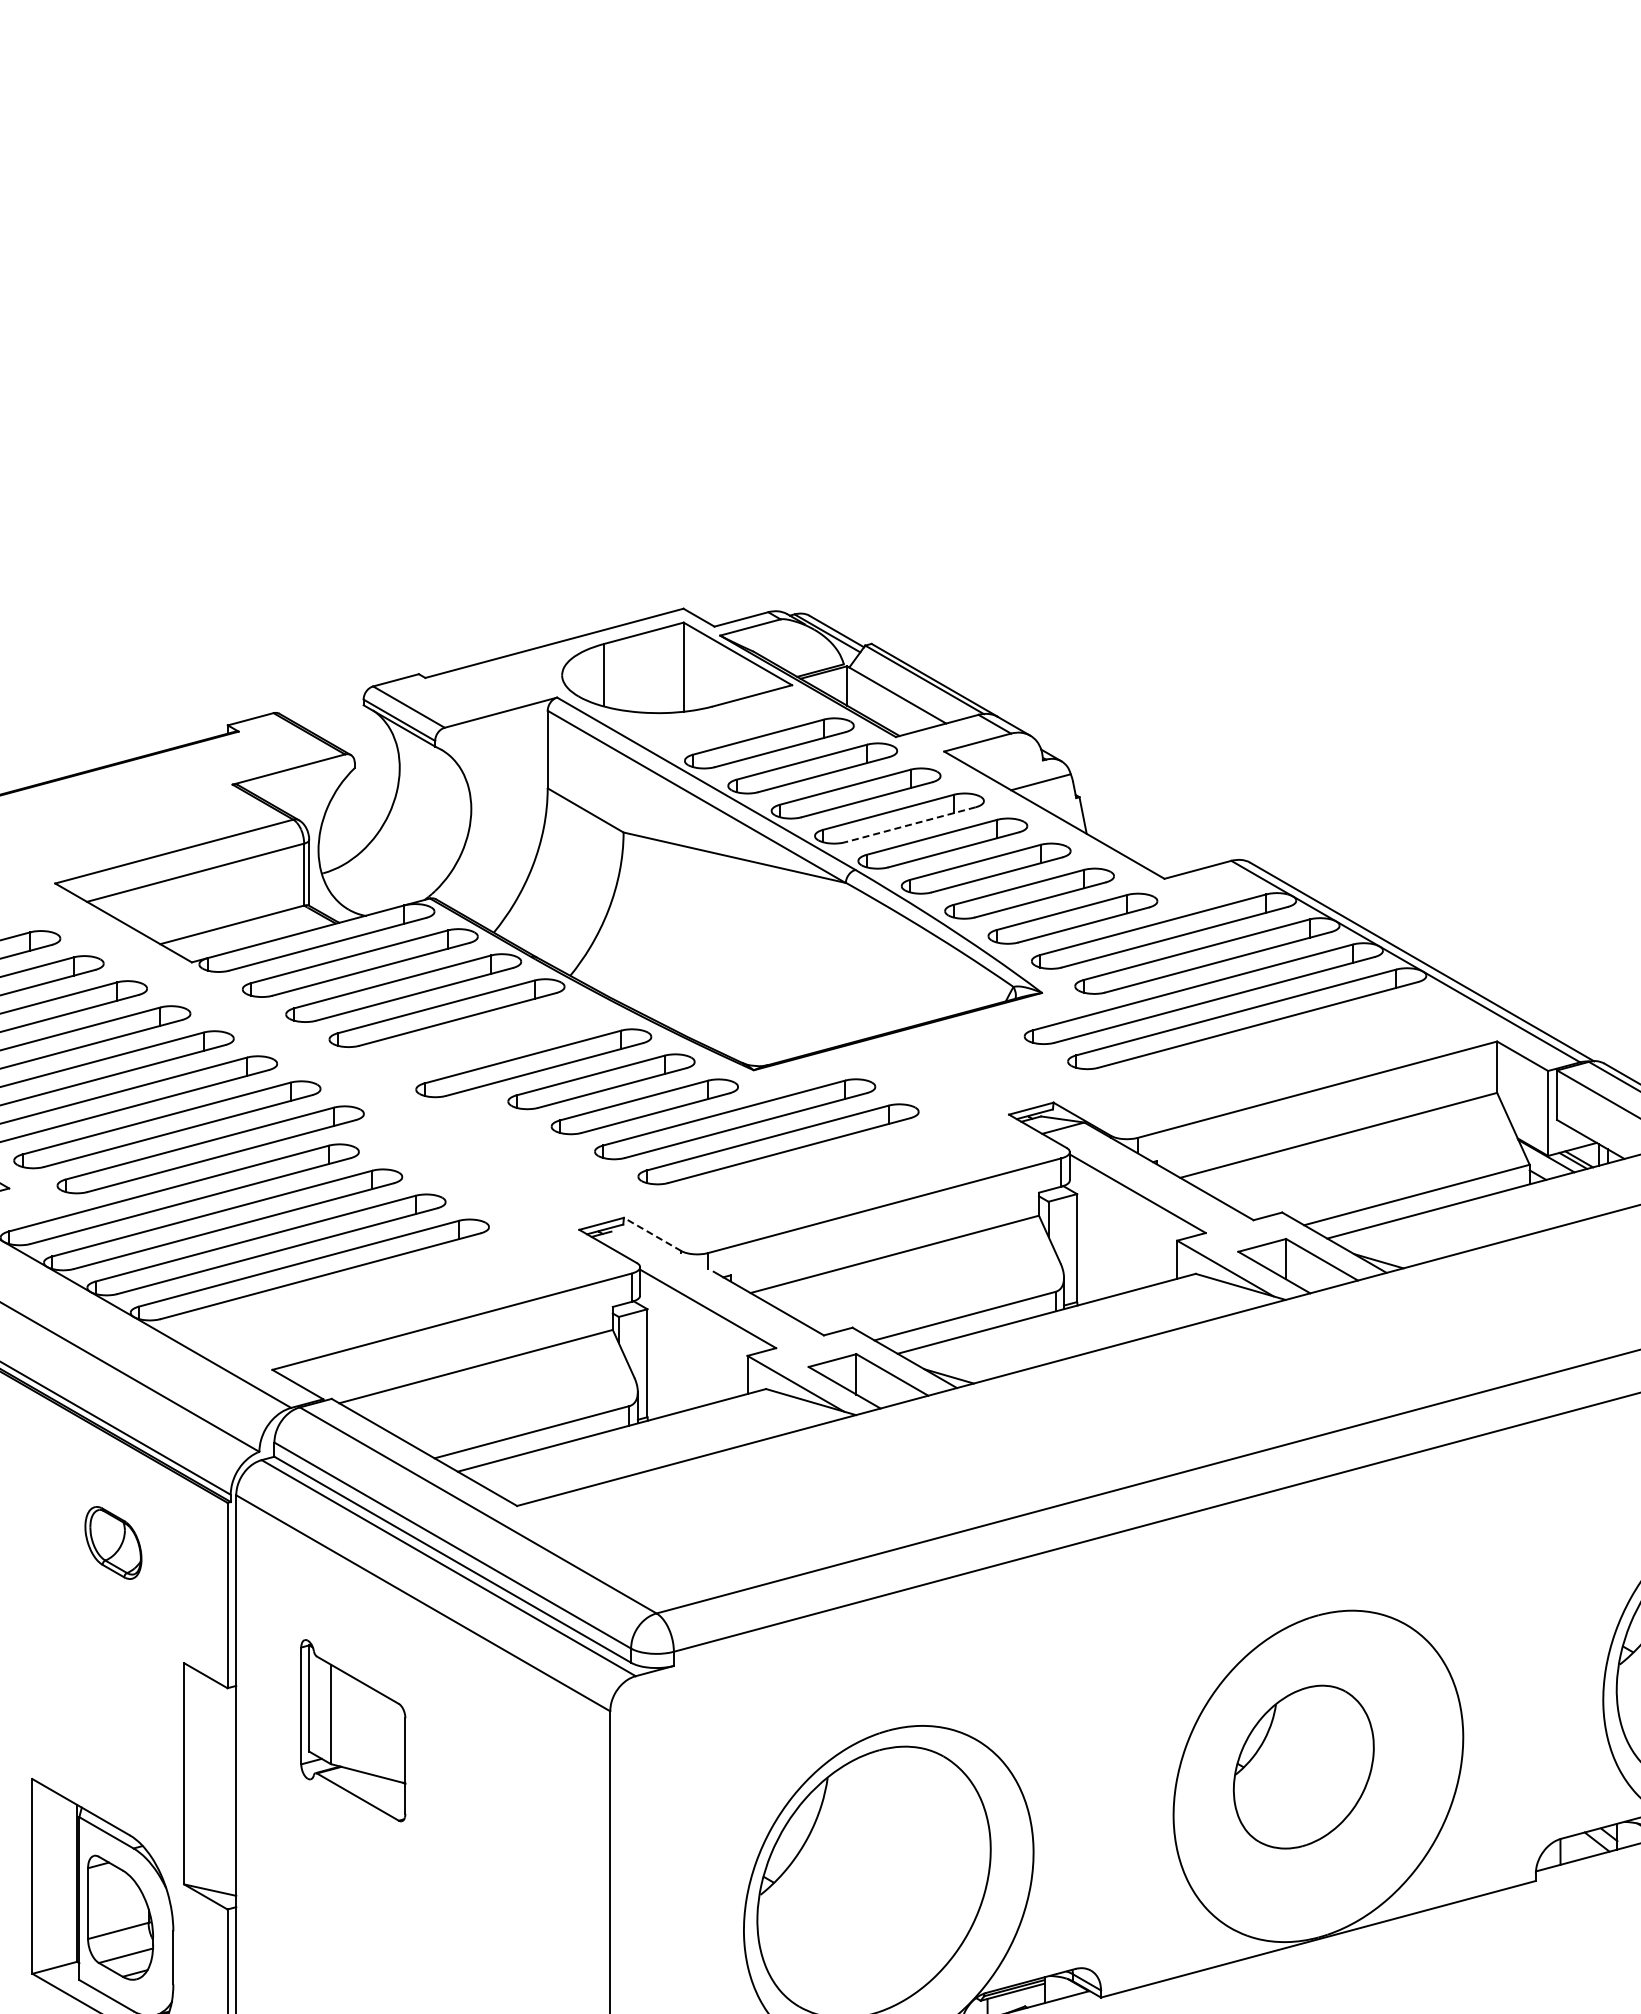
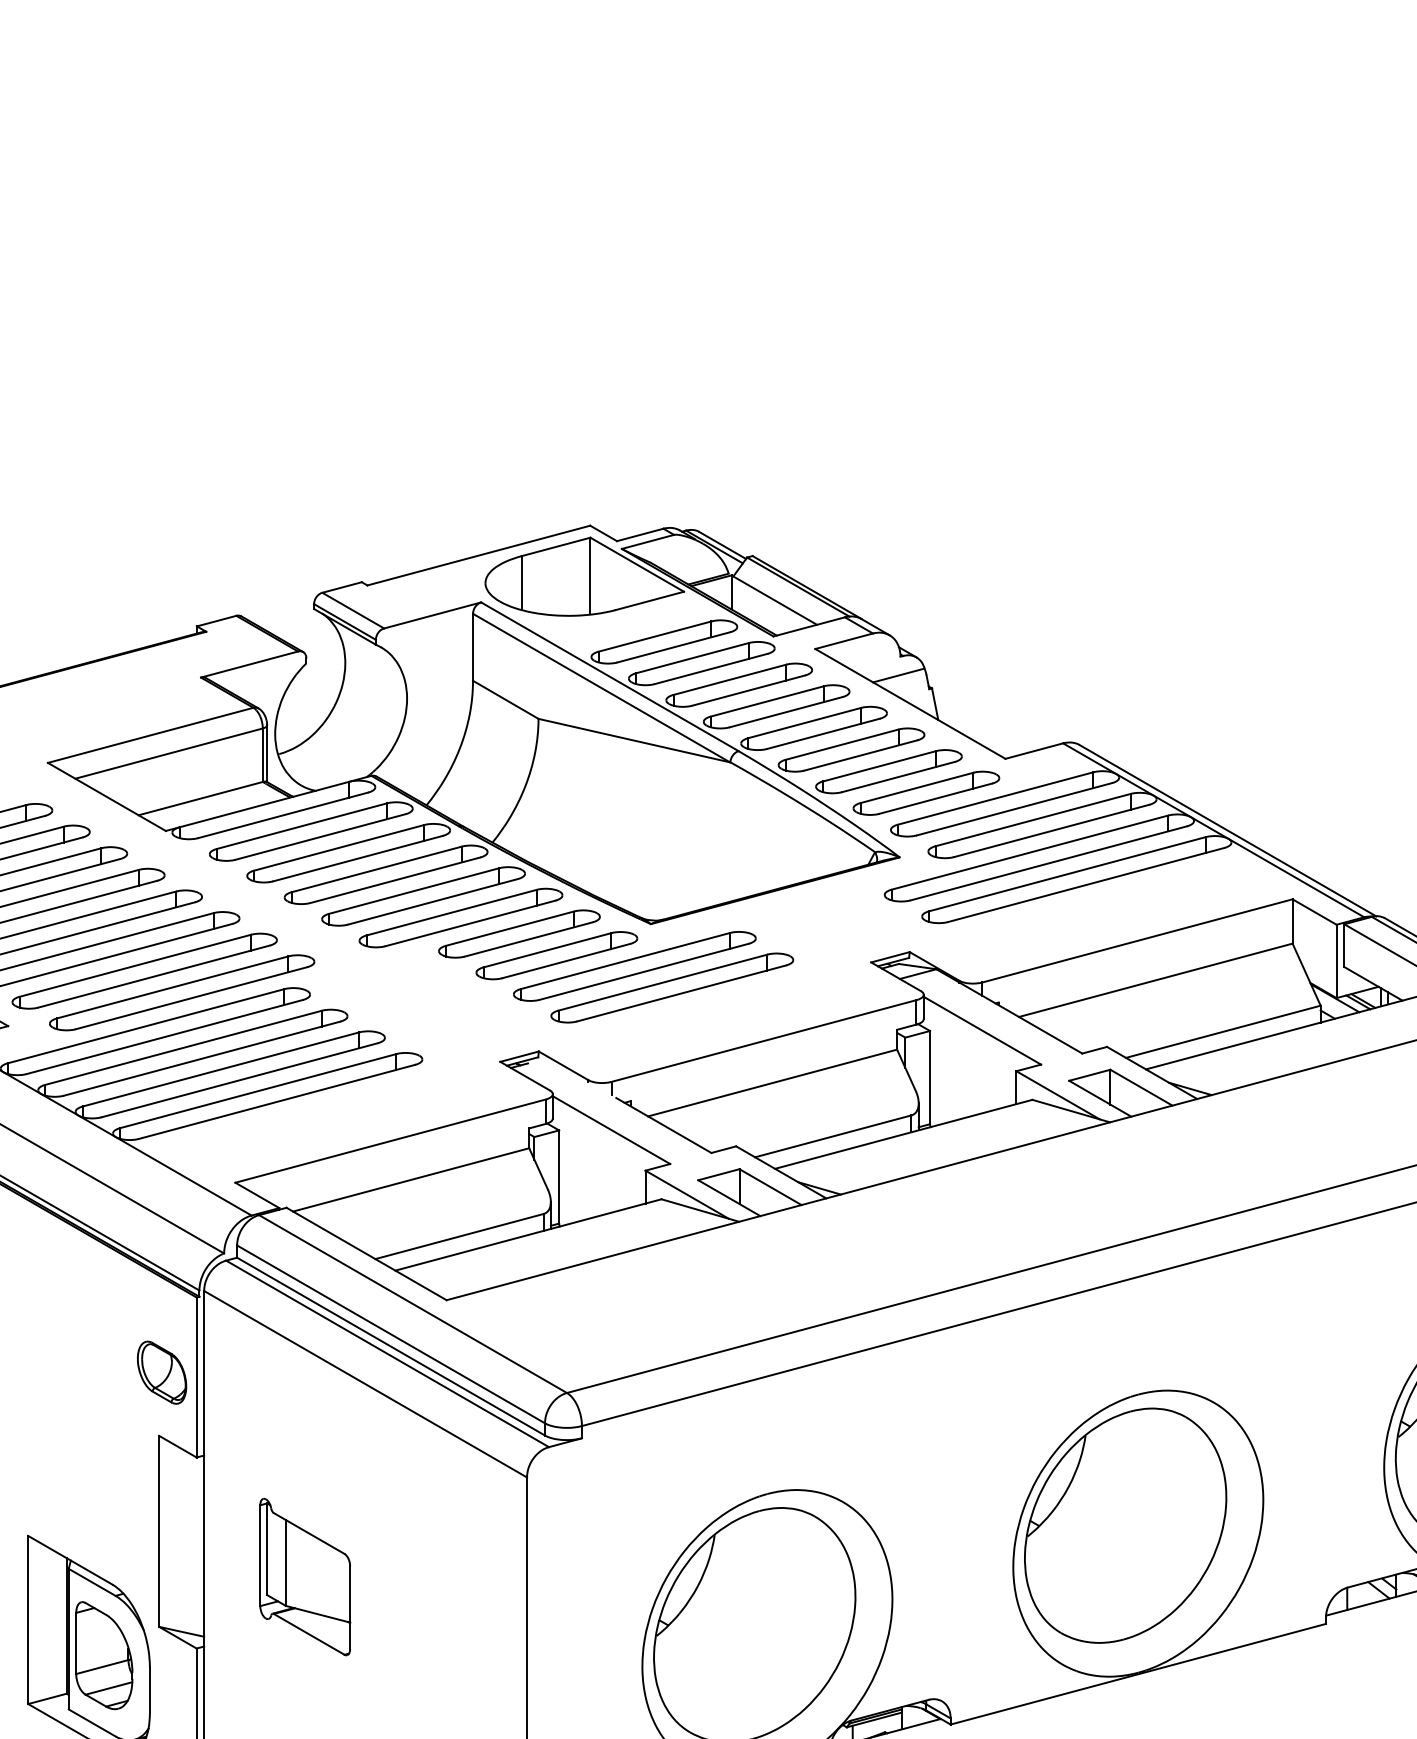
line: (910, 824) -> (786, 711), dashed -> solid
part: (490, 1038) -> (423, 896), added
line: (652, 1234) -> (563, 1065), dashed -> solid
part: (113, 1542) -> (162, 1372), moved
part: (353, 1730) -> (305, 1576), moved
part: (1303, 1766) -> (1125, 1525), size x1.67

